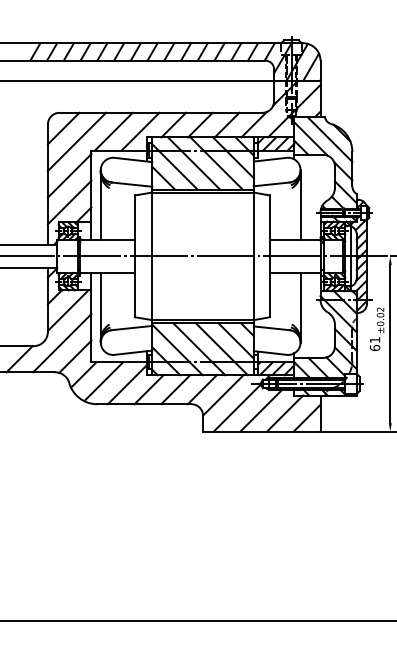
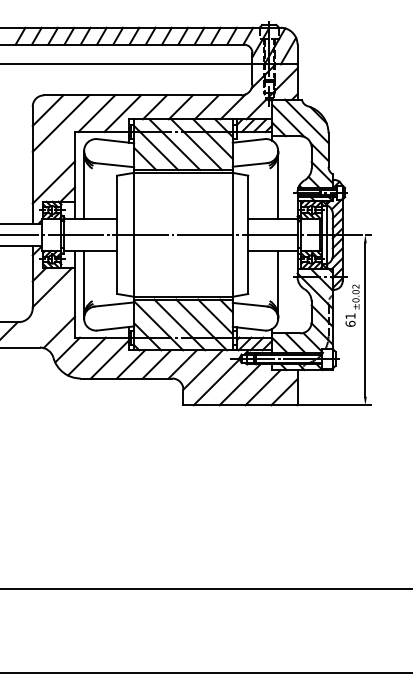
line: (69, 175) -> (53, 156), removed
line: (62, 342) -> (46, 318), removed

